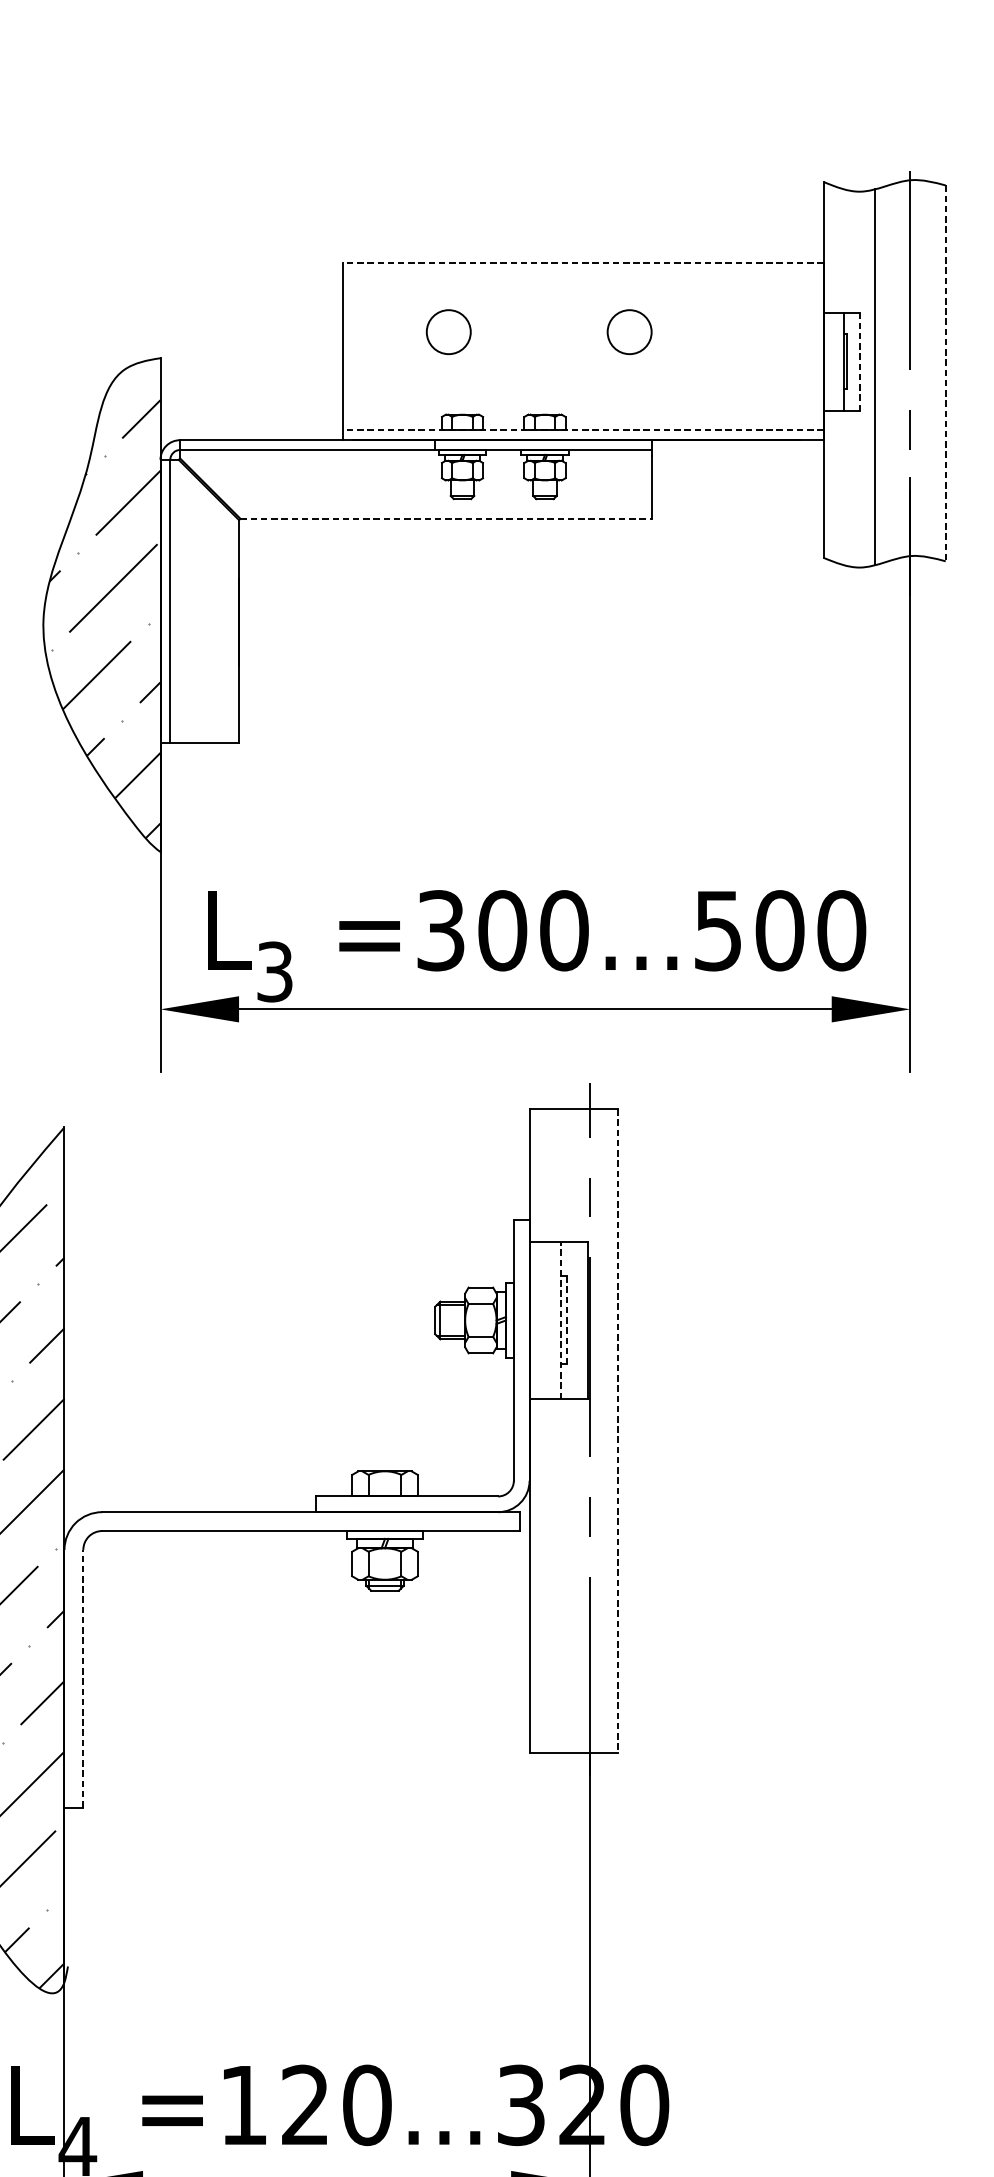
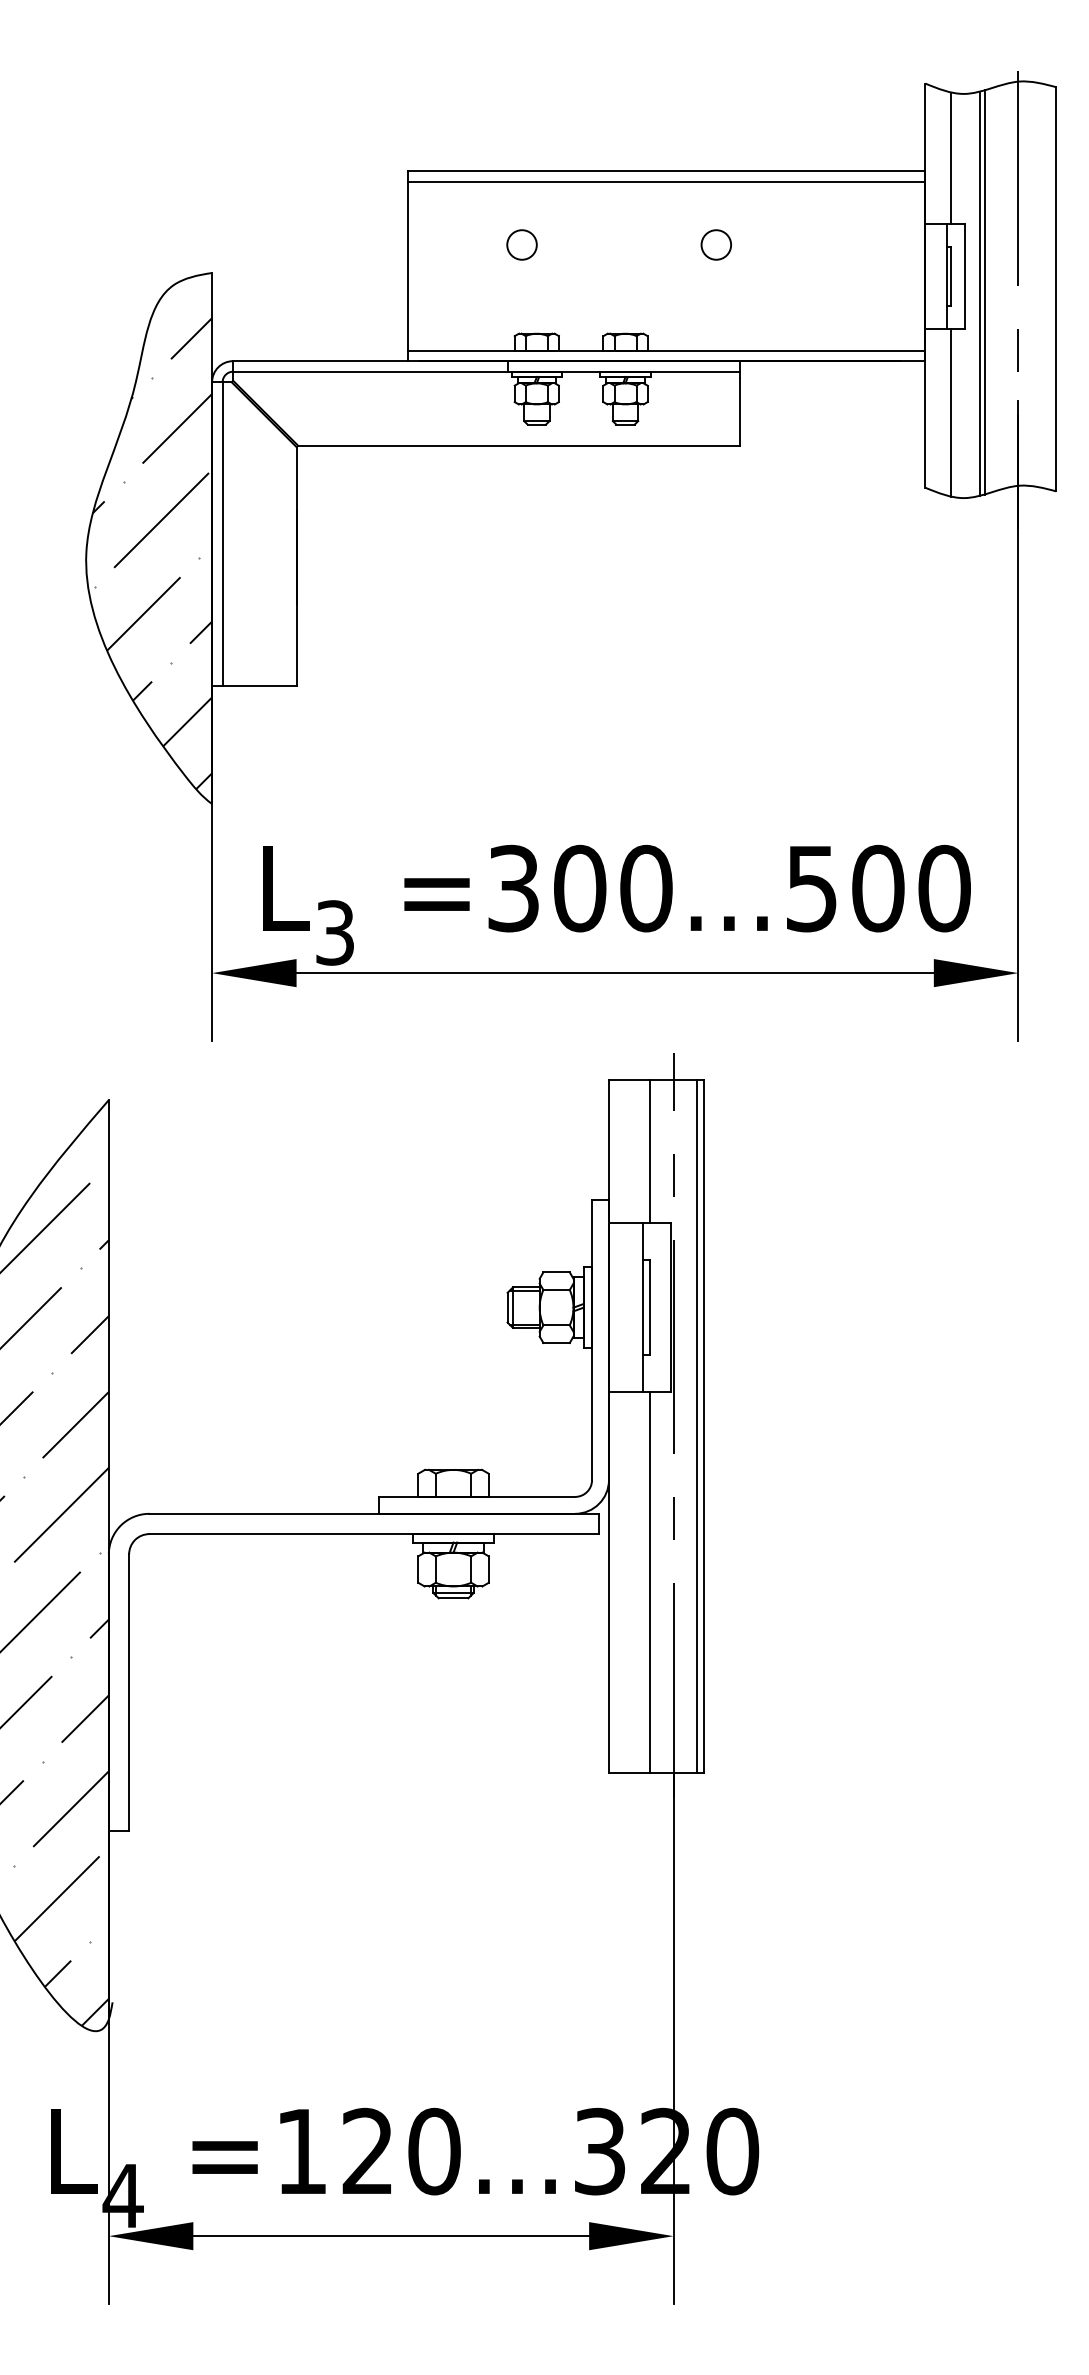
line: (848, 250) -> (951, 157), added
line: (583, 263) -> (666, 171), dashed -> solid
line: (583, 273) -> (666, 181), added
circle: (448, 331) -> (521, 244), size x0.62
circle: (628, 331) -> (715, 244), size x0.62
line: (860, 361) -> (964, 276), dashed -> solid
line: (945, 373) -> (1056, 289), dashed -> solid
line: (878, 376) -> (984, 292), added
line: (583, 430) -> (666, 350), dashed -> solid
line: (848, 487) -> (951, 412), added
line: (446, 518) -> (519, 445), dashed -> solid
line: (568, 1175) -> (650, 1151), added
line: (560, 1320) -> (642, 1307), dashed -> solid
line: (567, 1320) -> (649, 1307), dashed -> solid
line: (610, 1430) -> (696, 1426), added
line: (617, 1431) -> (703, 1427), dashed -> solid
line: (568, 1576) -> (650, 1582), added
line: (83, 1678) -> (129, 1692), dashed -> solid

